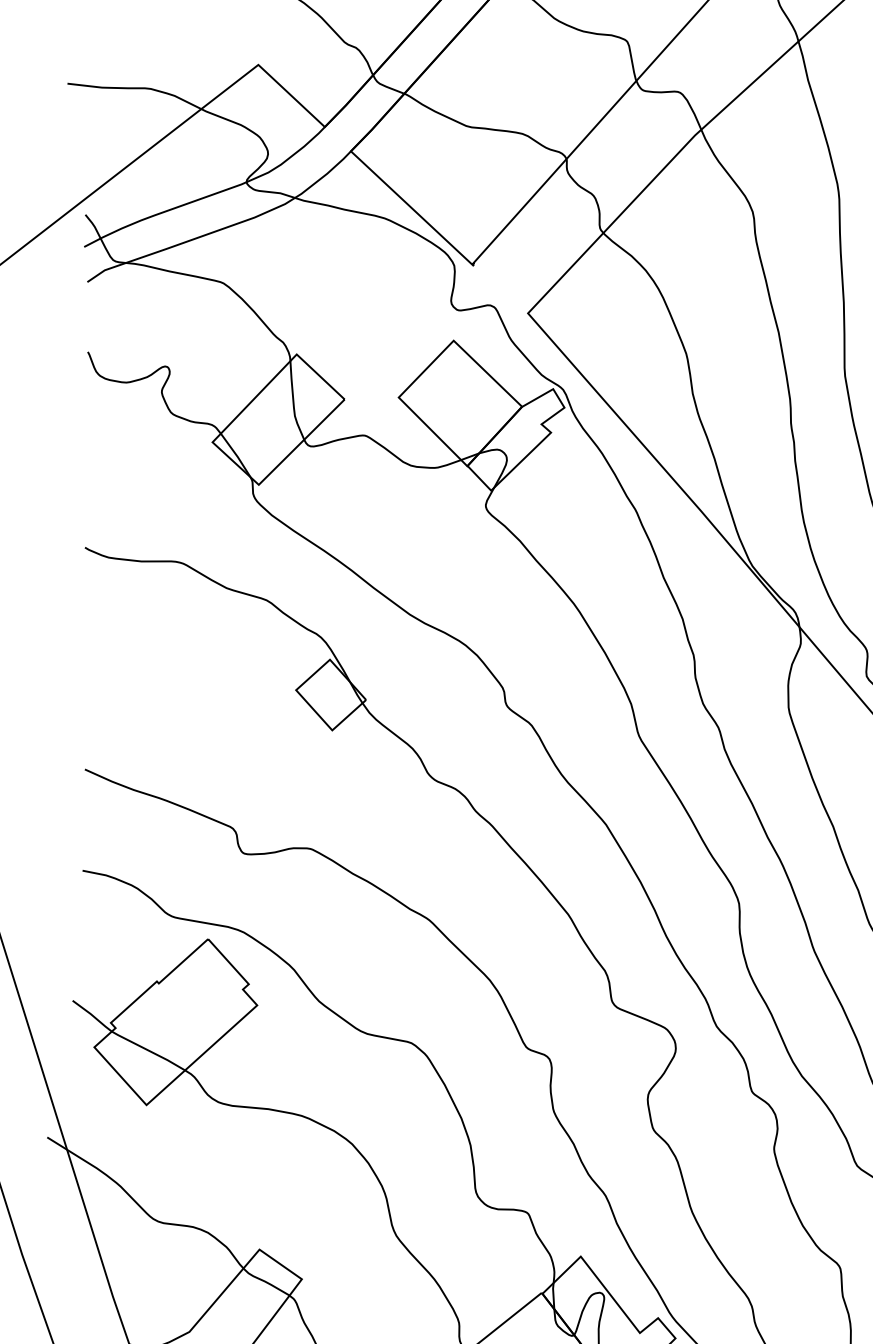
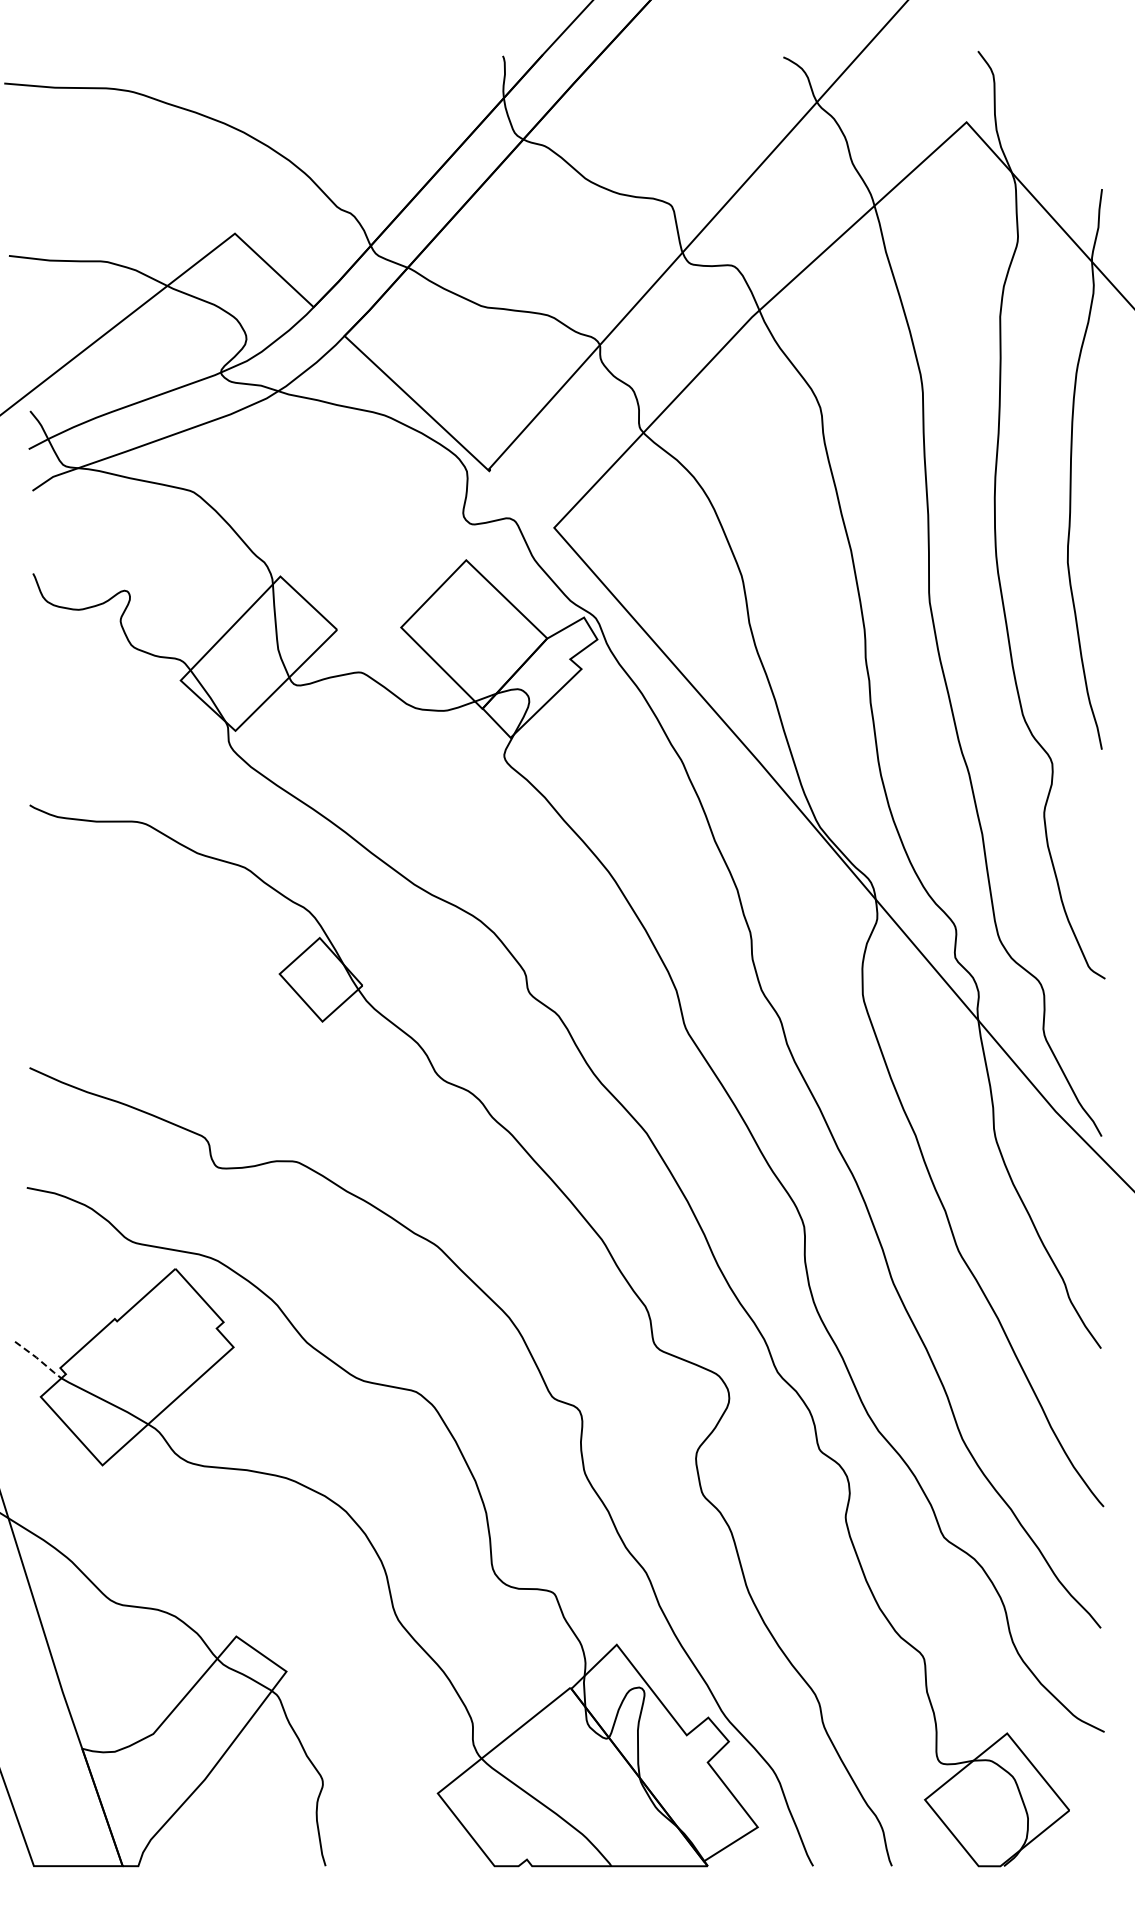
line: (93, 1016) -> (39, 1360), solid -> dashed

